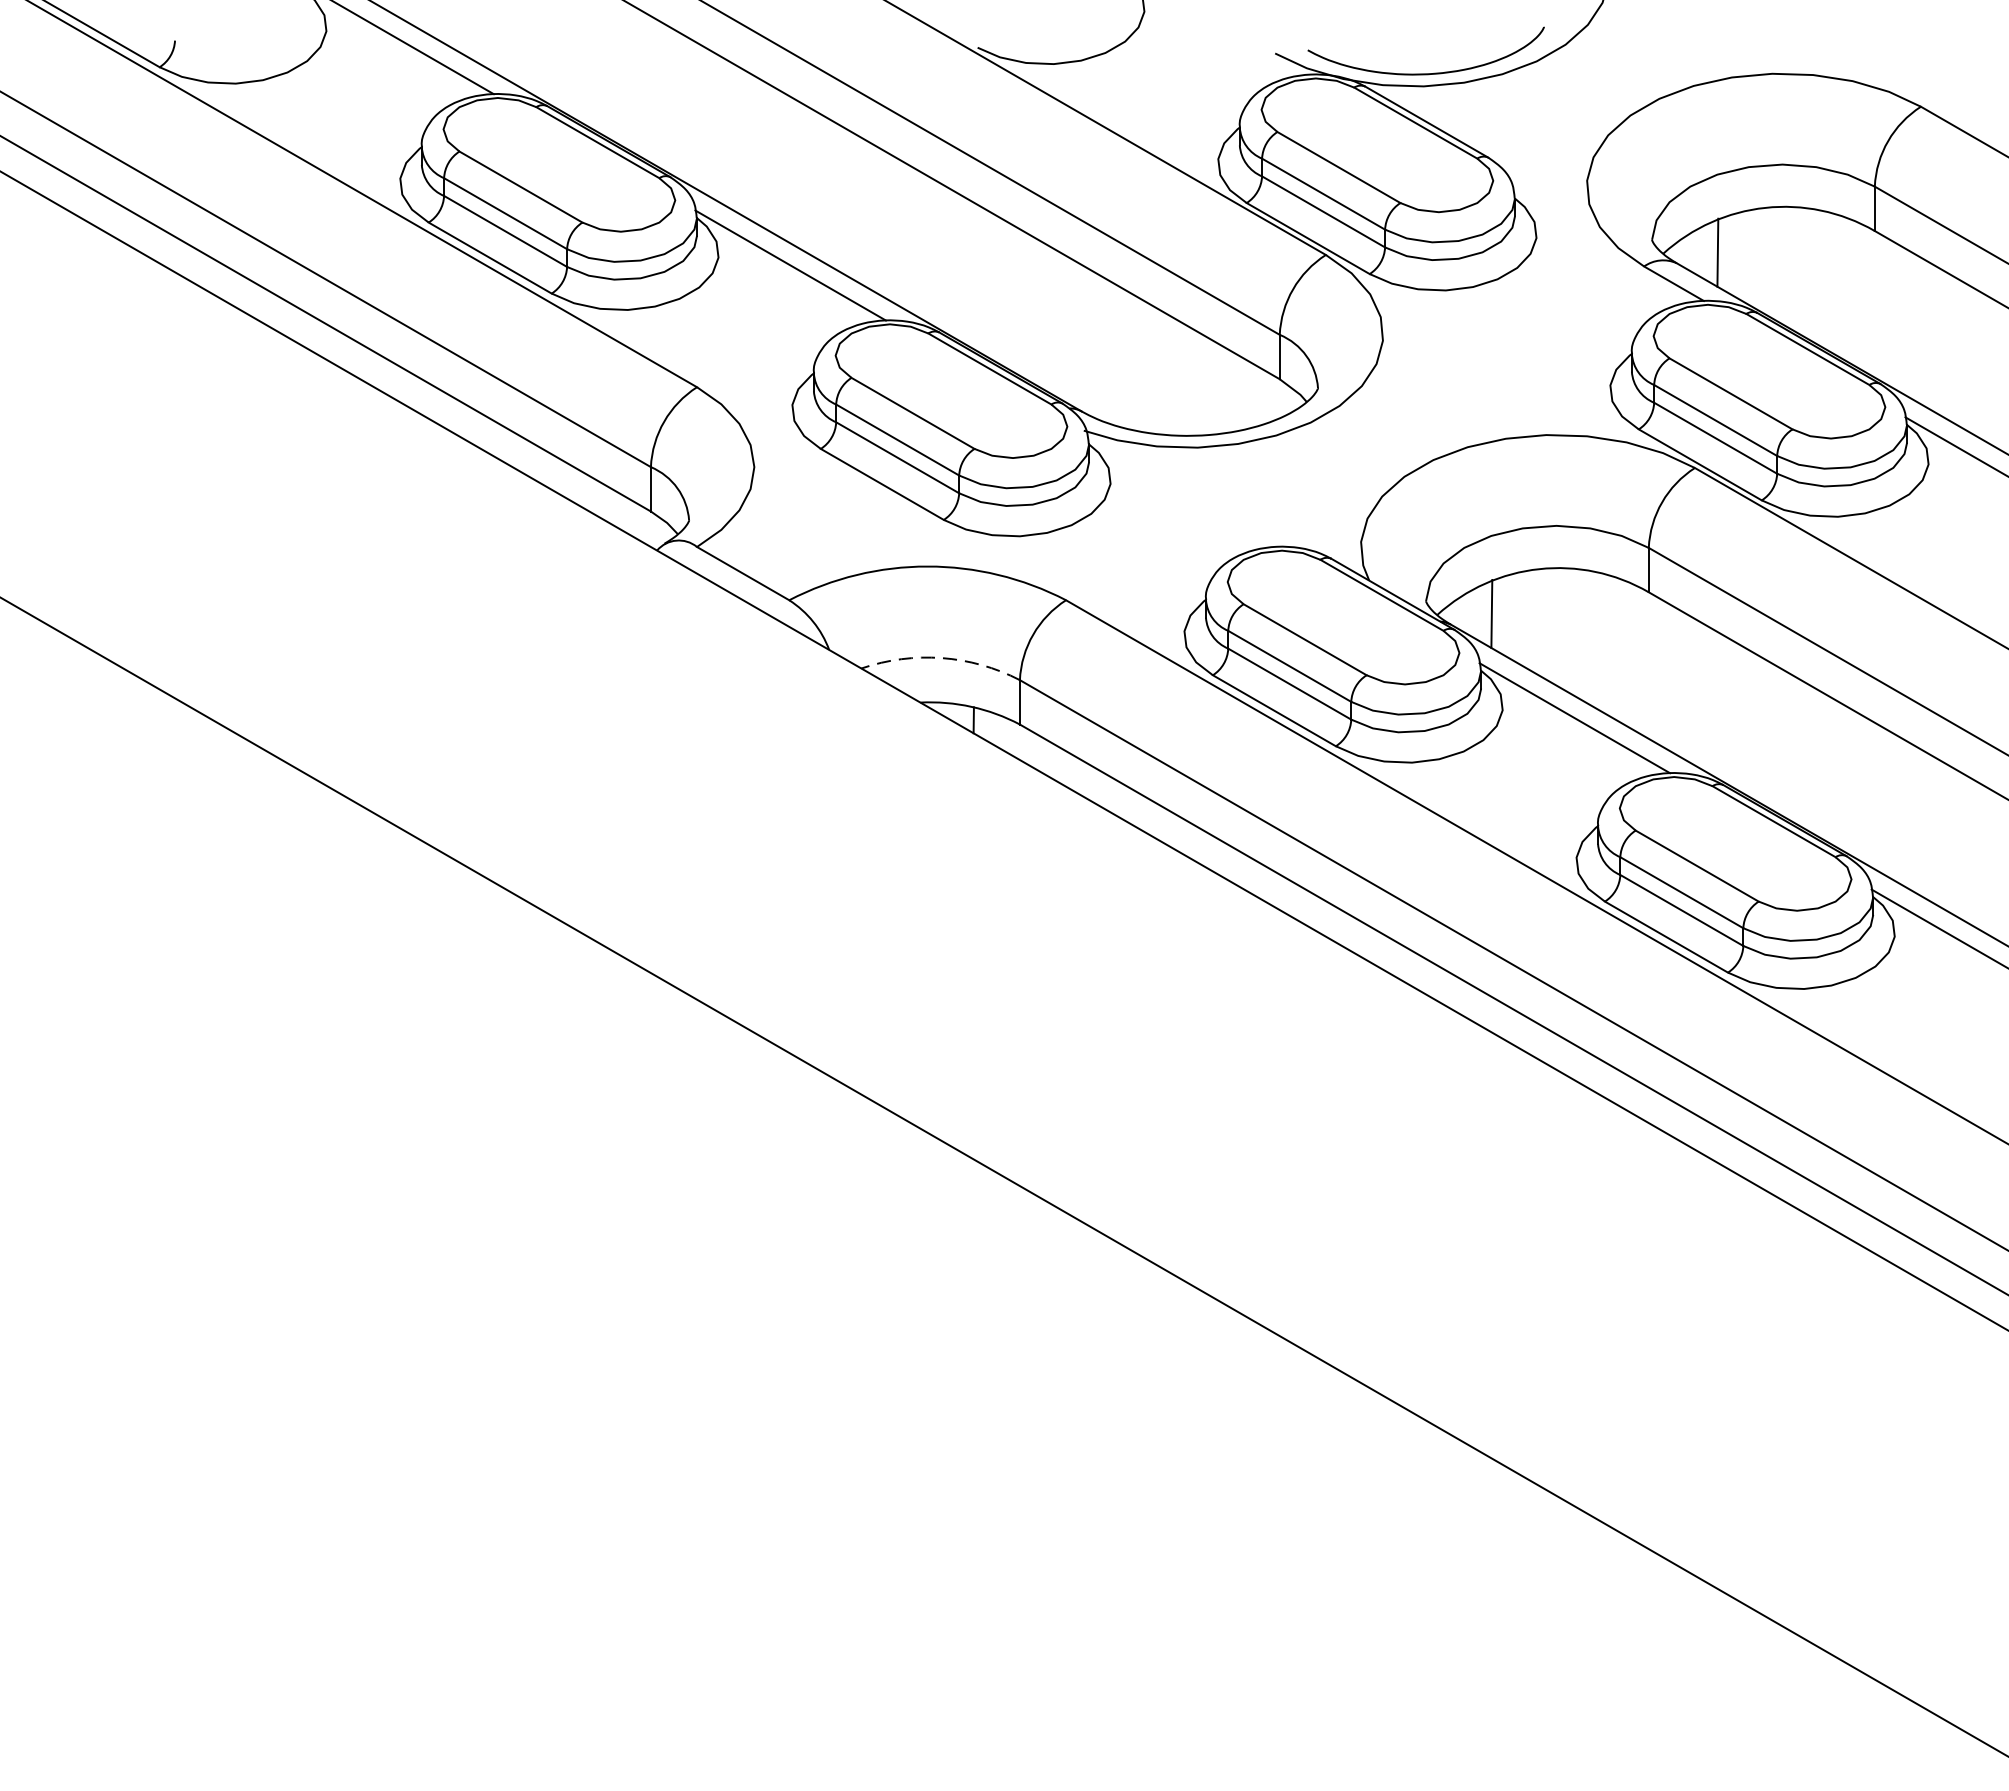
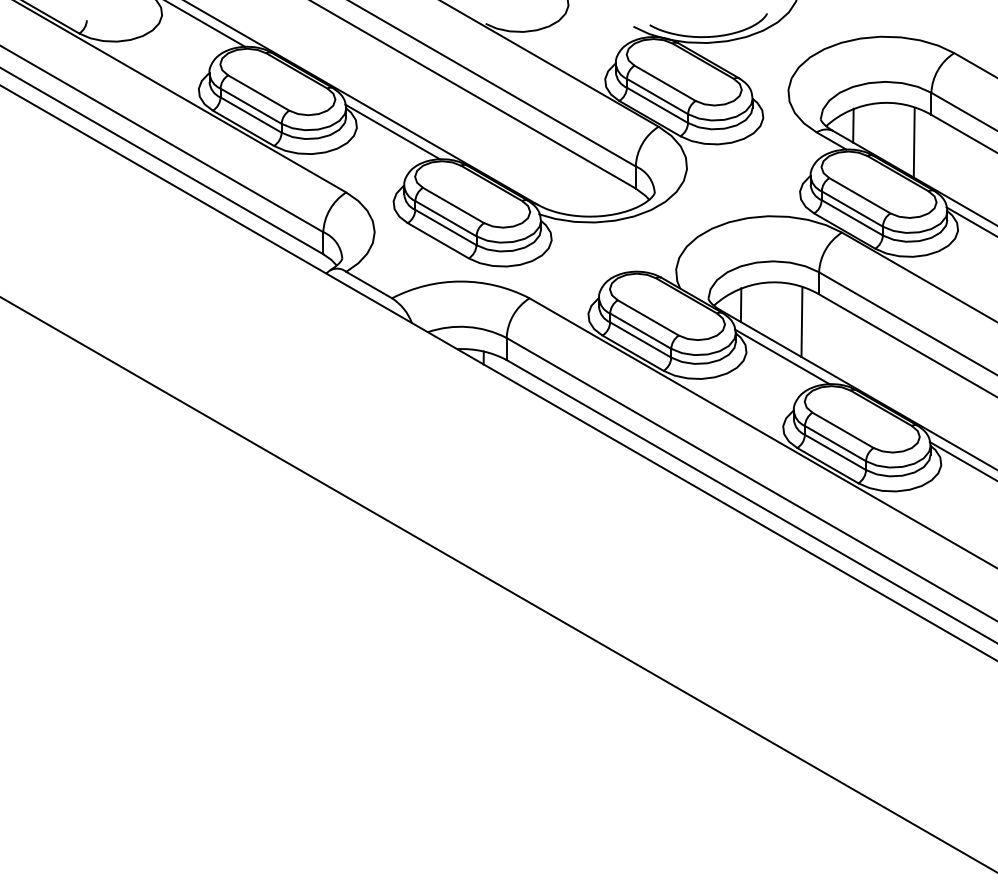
line: (1838, 286) -> (913, 142), added
line: (1613, 648) -> (801, 322), added
arc: (941, 658) -> (467, 327), dashed -> solid

